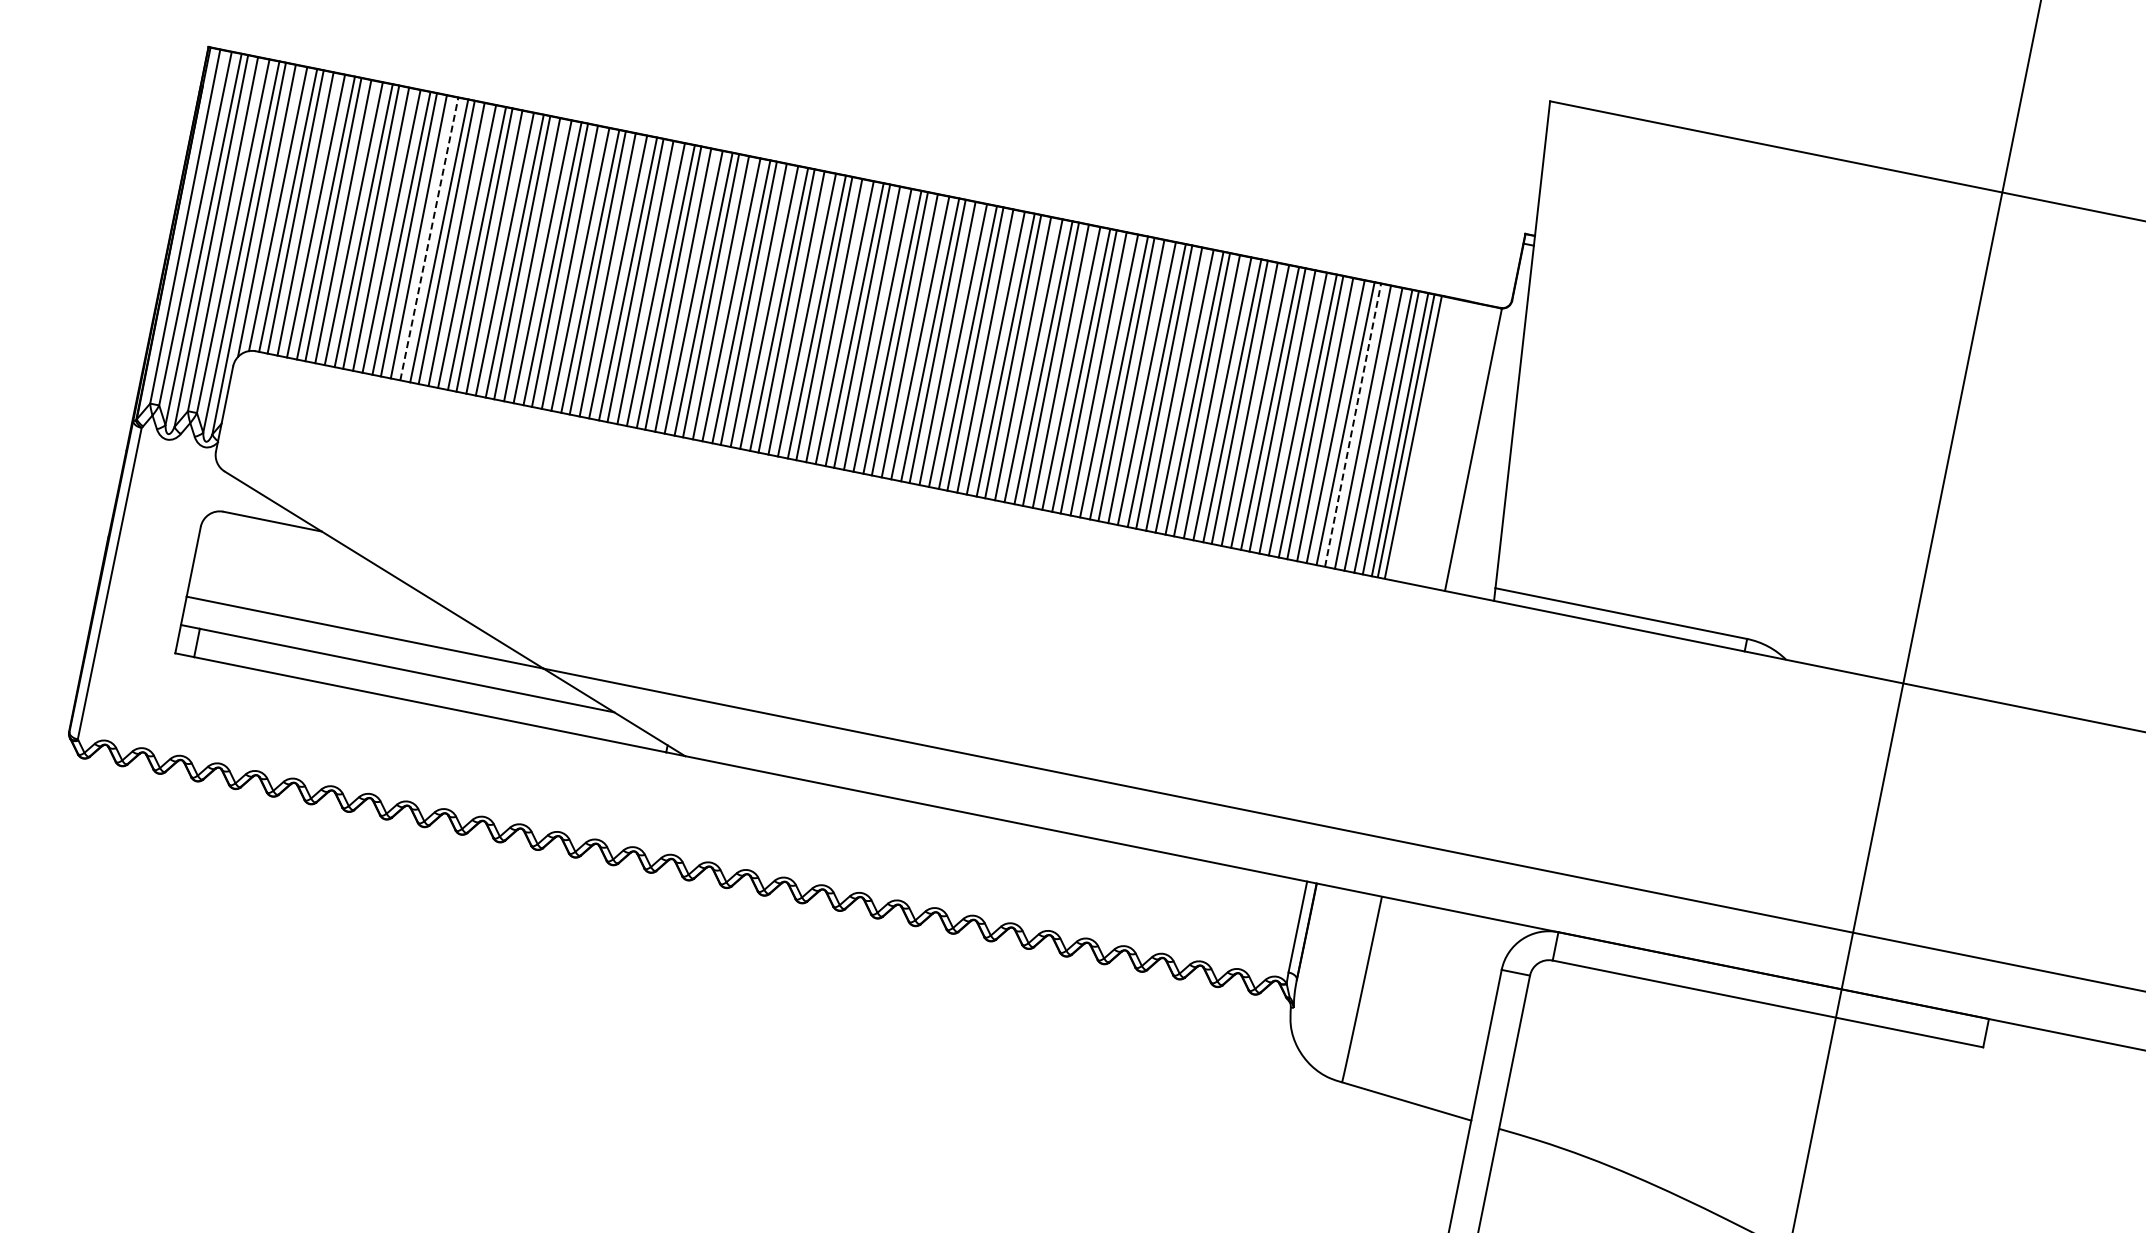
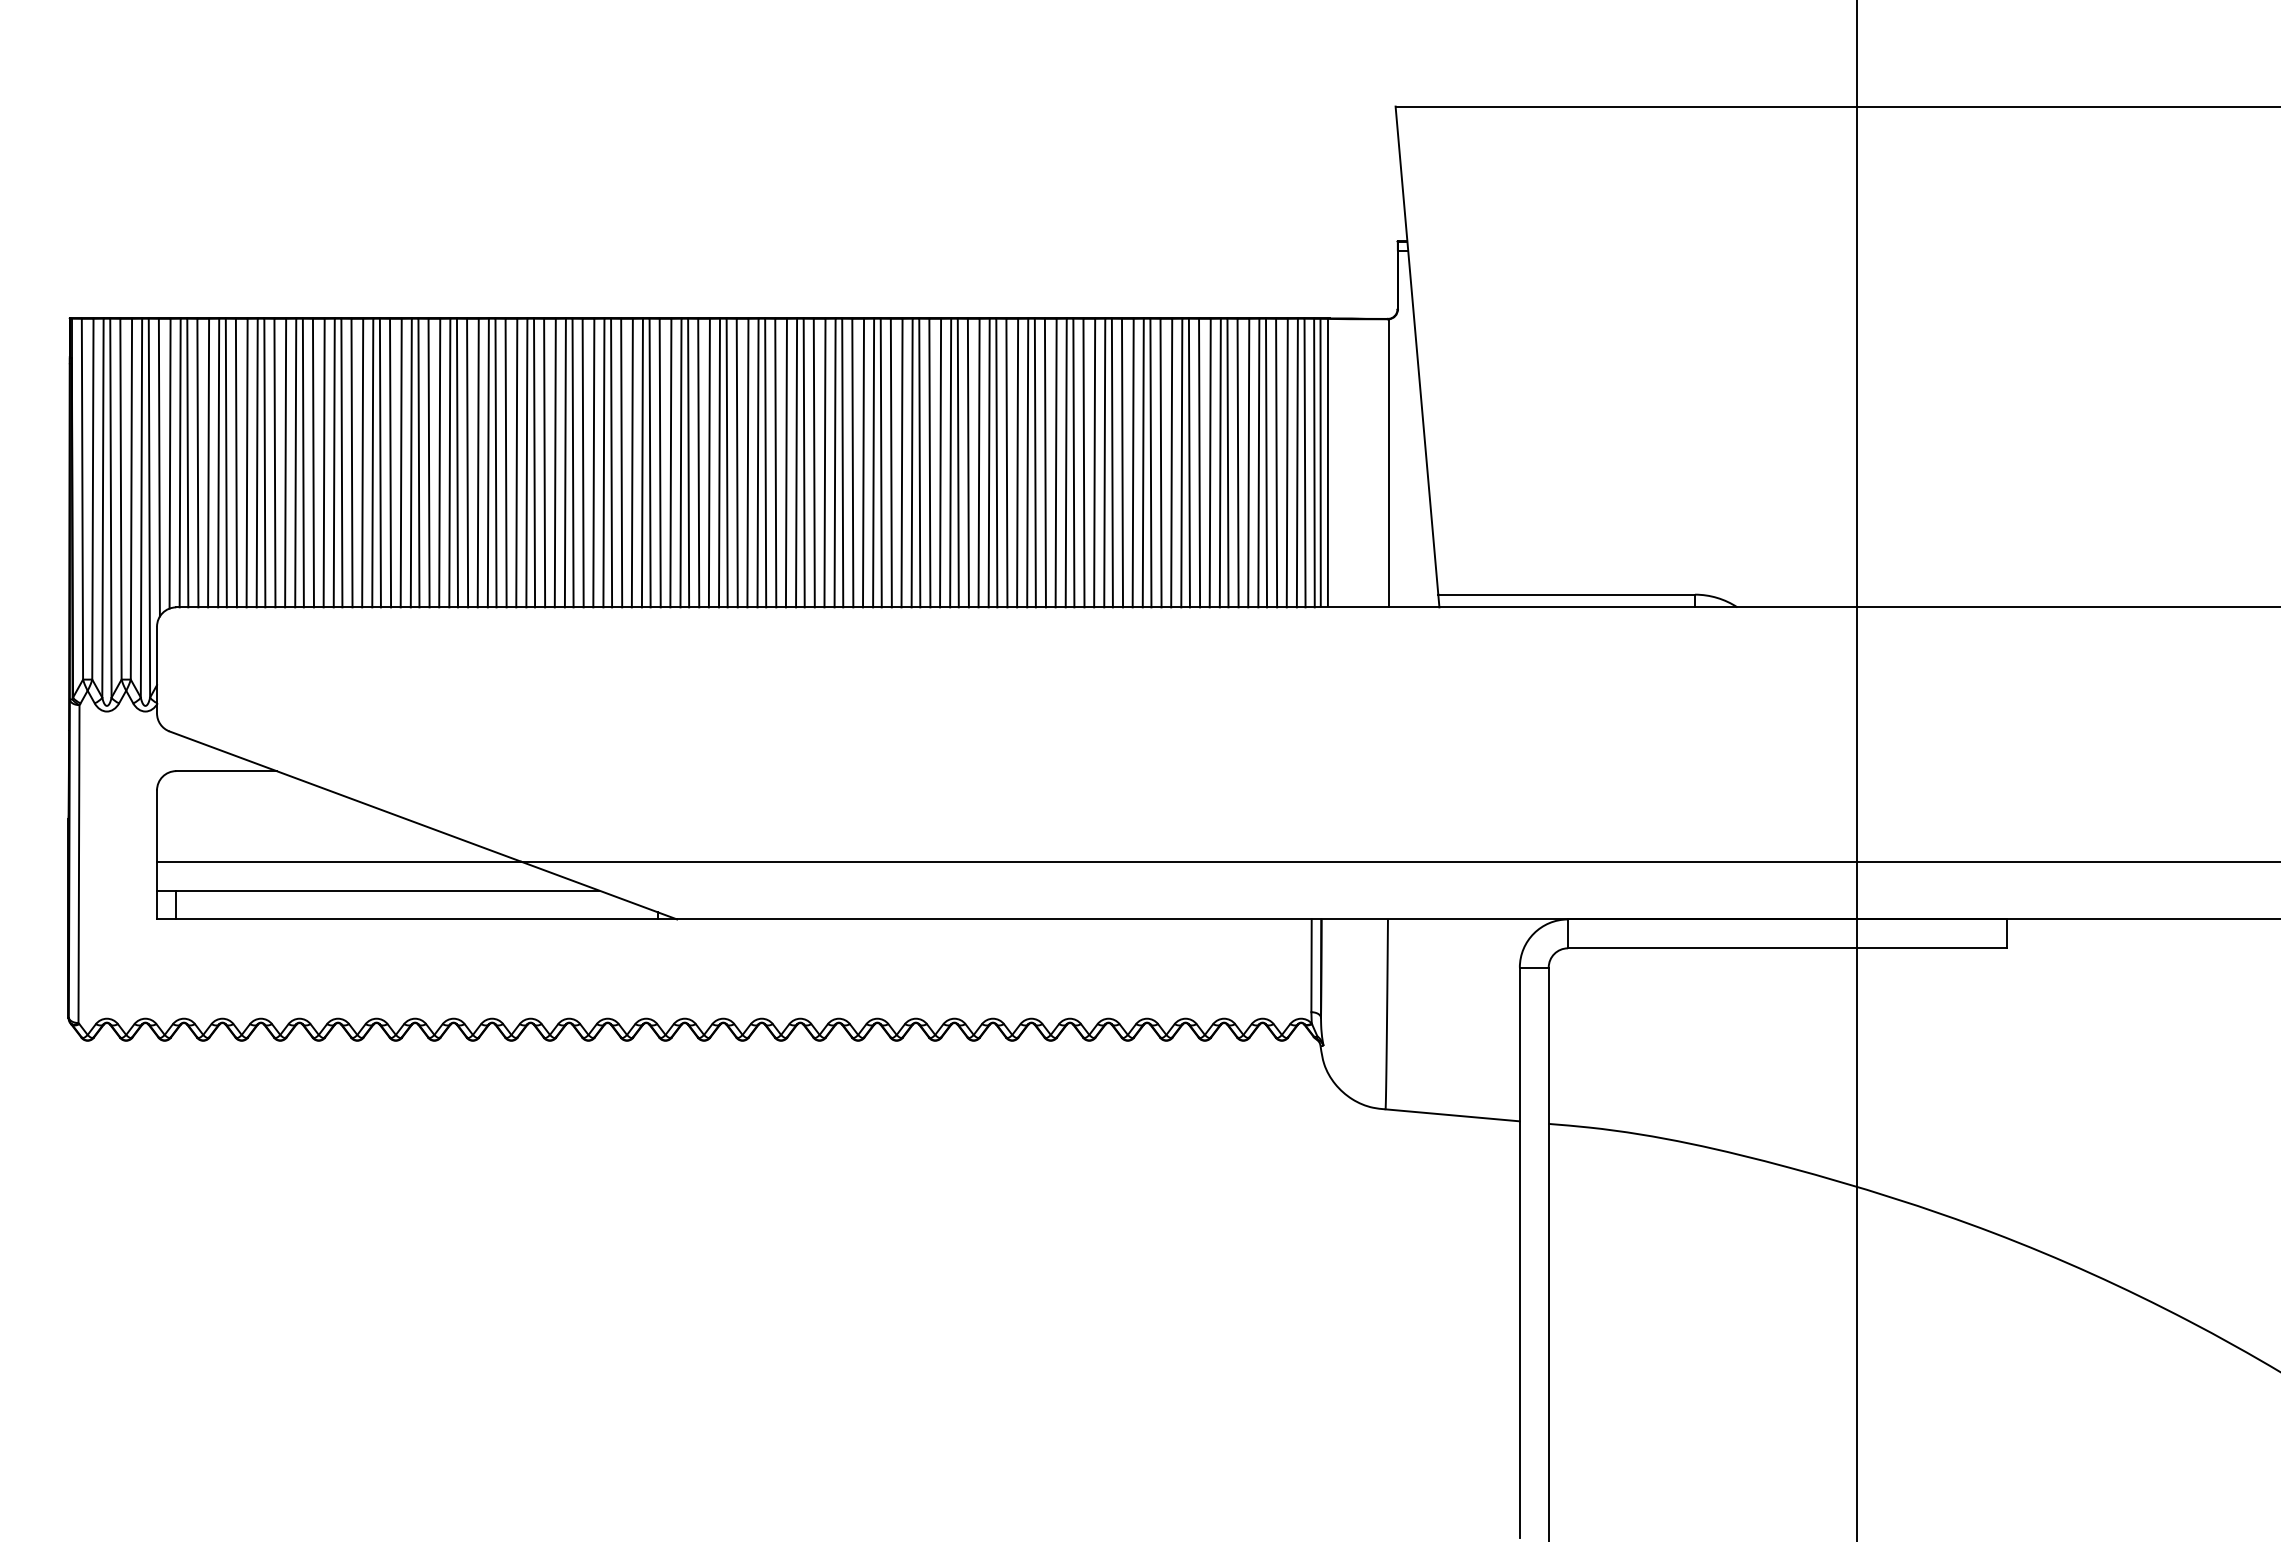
line: (429, 238) -> (324, 462), dashed -> solid
line: (1353, 424) -> (1266, 462), dashed -> solid

